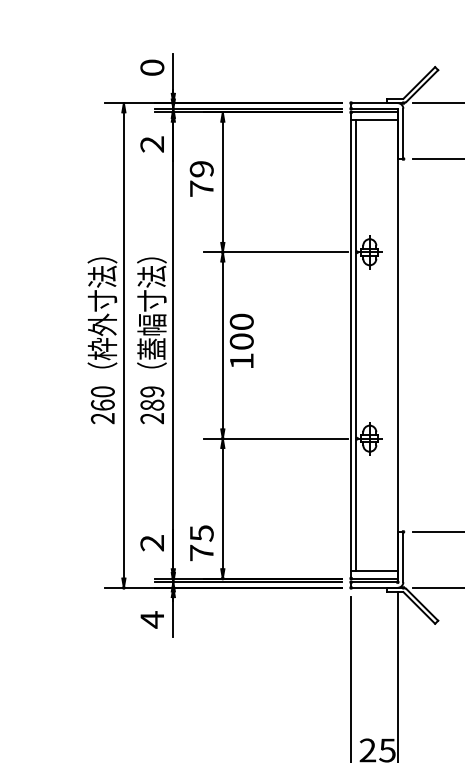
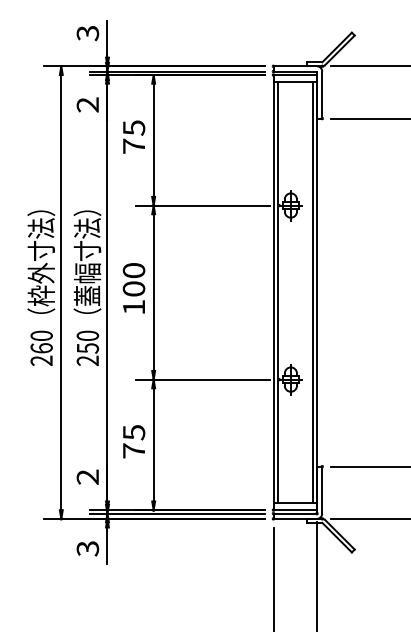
text: (152, 67) -> (88, 33), 0 -> 3
text: (201, 169) -> (133, 128), 79 -> 75
text: (241, 340) -> (133, 287), moved
line: (393, 345) -> (313, 292), added
text: (152, 398) -> (88, 342), 289 -> 250
text: (201, 543) -> (133, 441), moved
text: (152, 619) -> (88, 548), 4 -> 3

